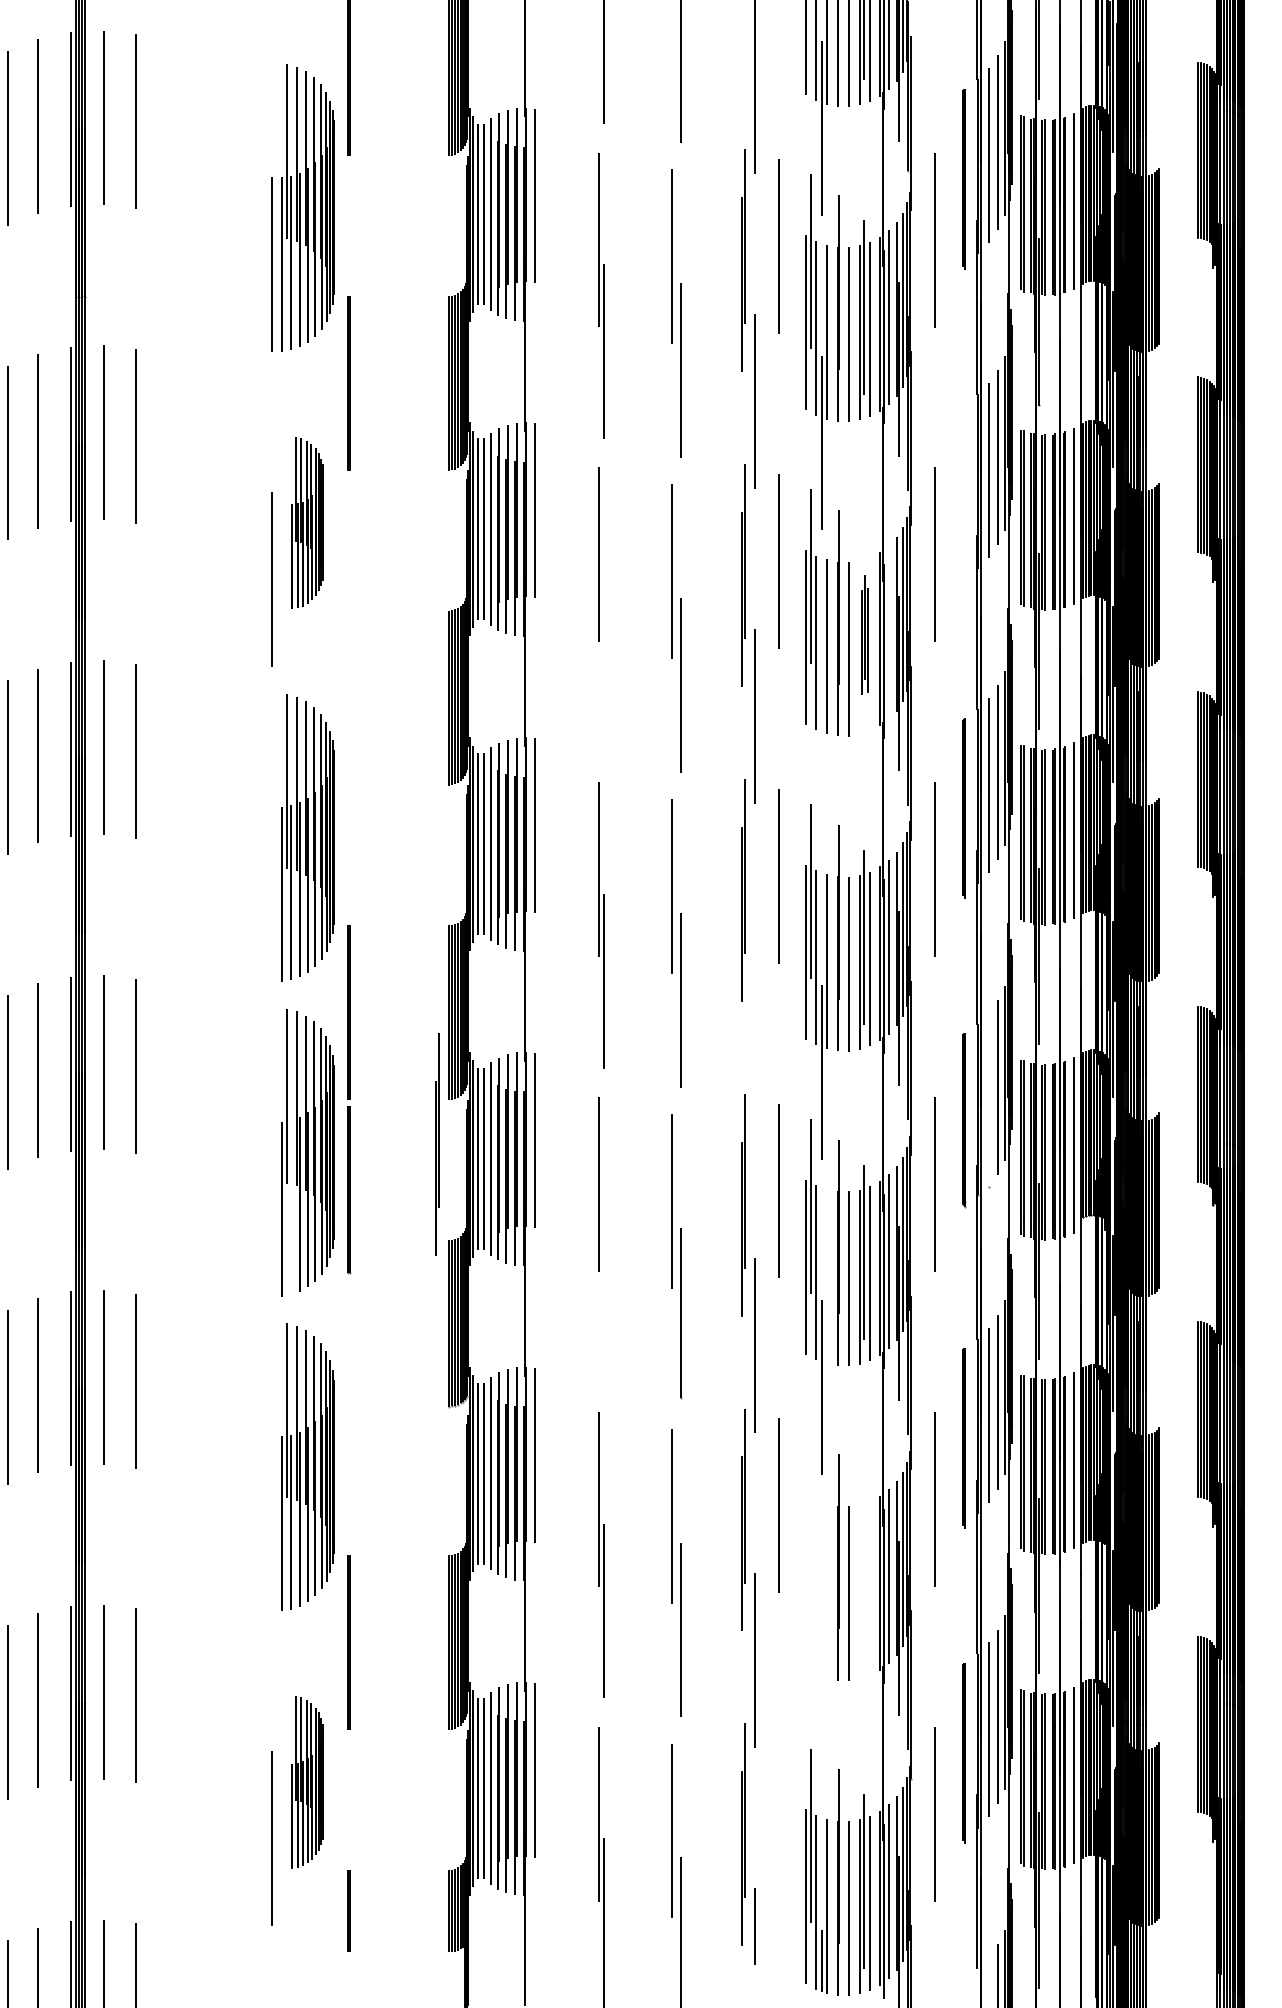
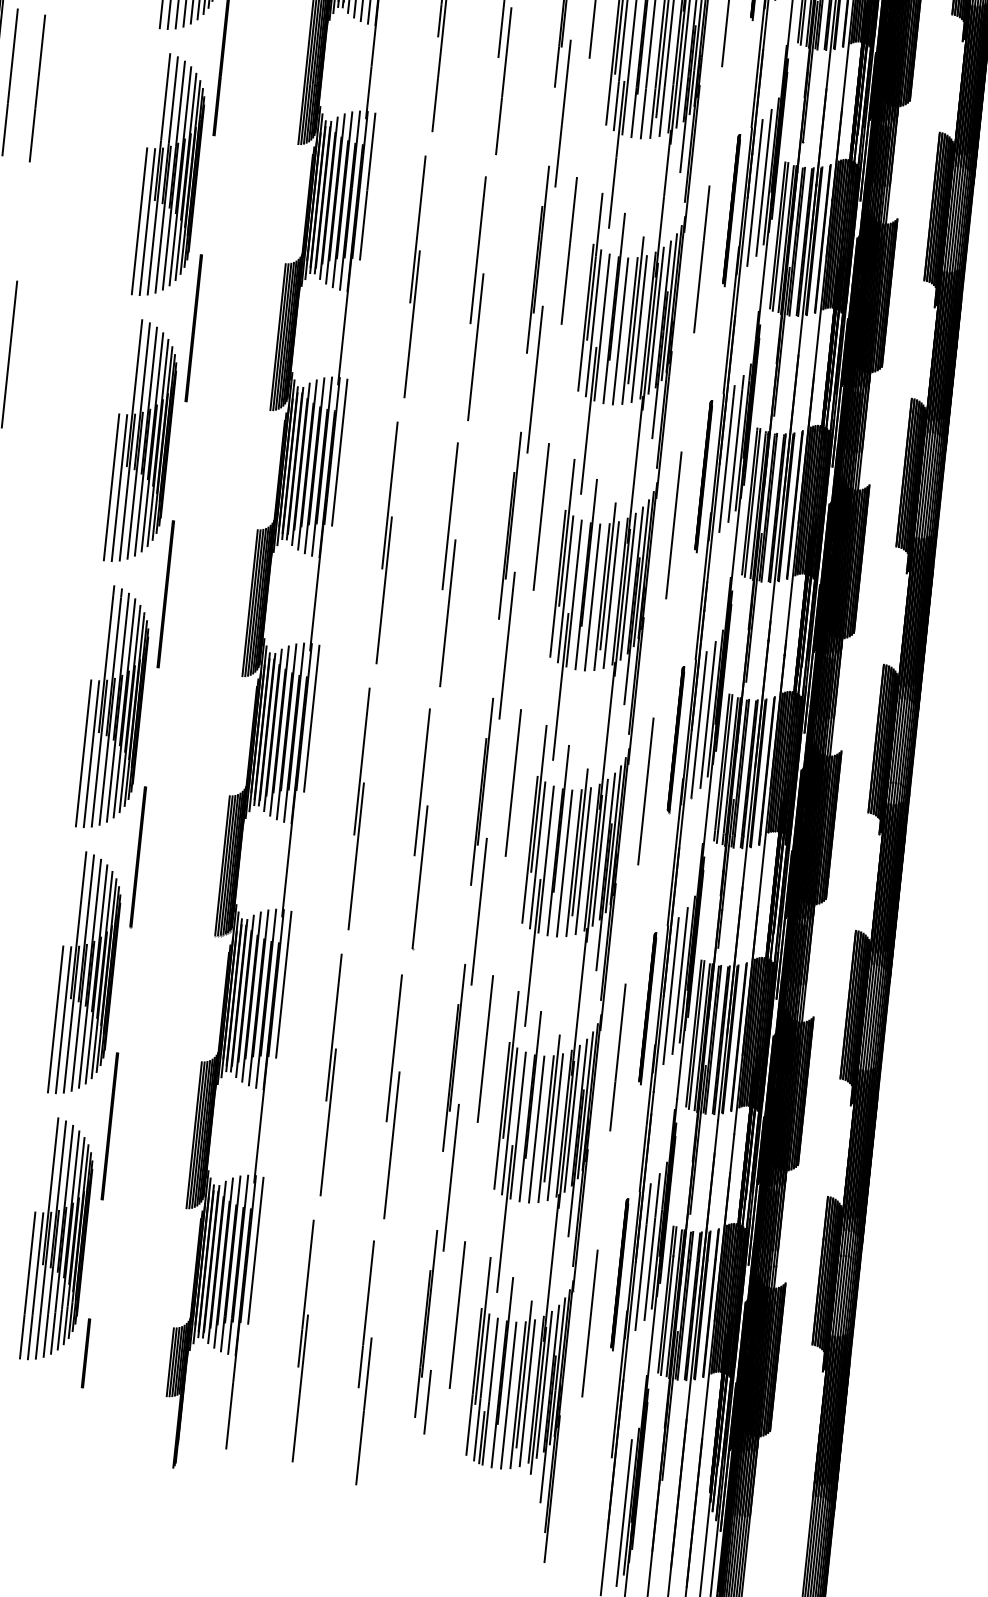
line: (963, 493) -> (731, 210), added
part: (307, 522) -> (174, 176), size x1.67
line: (889, 631) -> (656, 320), added
part: (864, 634) -> (635, 320), size x1.67
line: (603, 666) -> (411, 324), added
line: (348, 698) -> (193, 328), added
line: (822, 757) -> (588, 420), added
line: (272, 893) -> (111, 486), added
line: (754, 1030) -> (507, 645), added
line: (989, 1099) -> (699, 724), added
part: (437, 1144) -> (229, 713), removed
line: (349, 1190) -> (138, 857), moved
line: (290, 1207) -> (99, 753), added
line: (272, 1208) -> (83, 752), added
line: (826, 1276) -> (546, 859), added
line: (603, 1295) -> (355, 855), added
line: (271, 1523) -> (55, 1018), added
part: (864, 1579) -> (551, 1118), added
part: (816, 1611) -> (507, 1141), added
part: (307, 1781) -> (62, 1240), size x1.67
line: (778, 1820) -> (457, 1314), added

